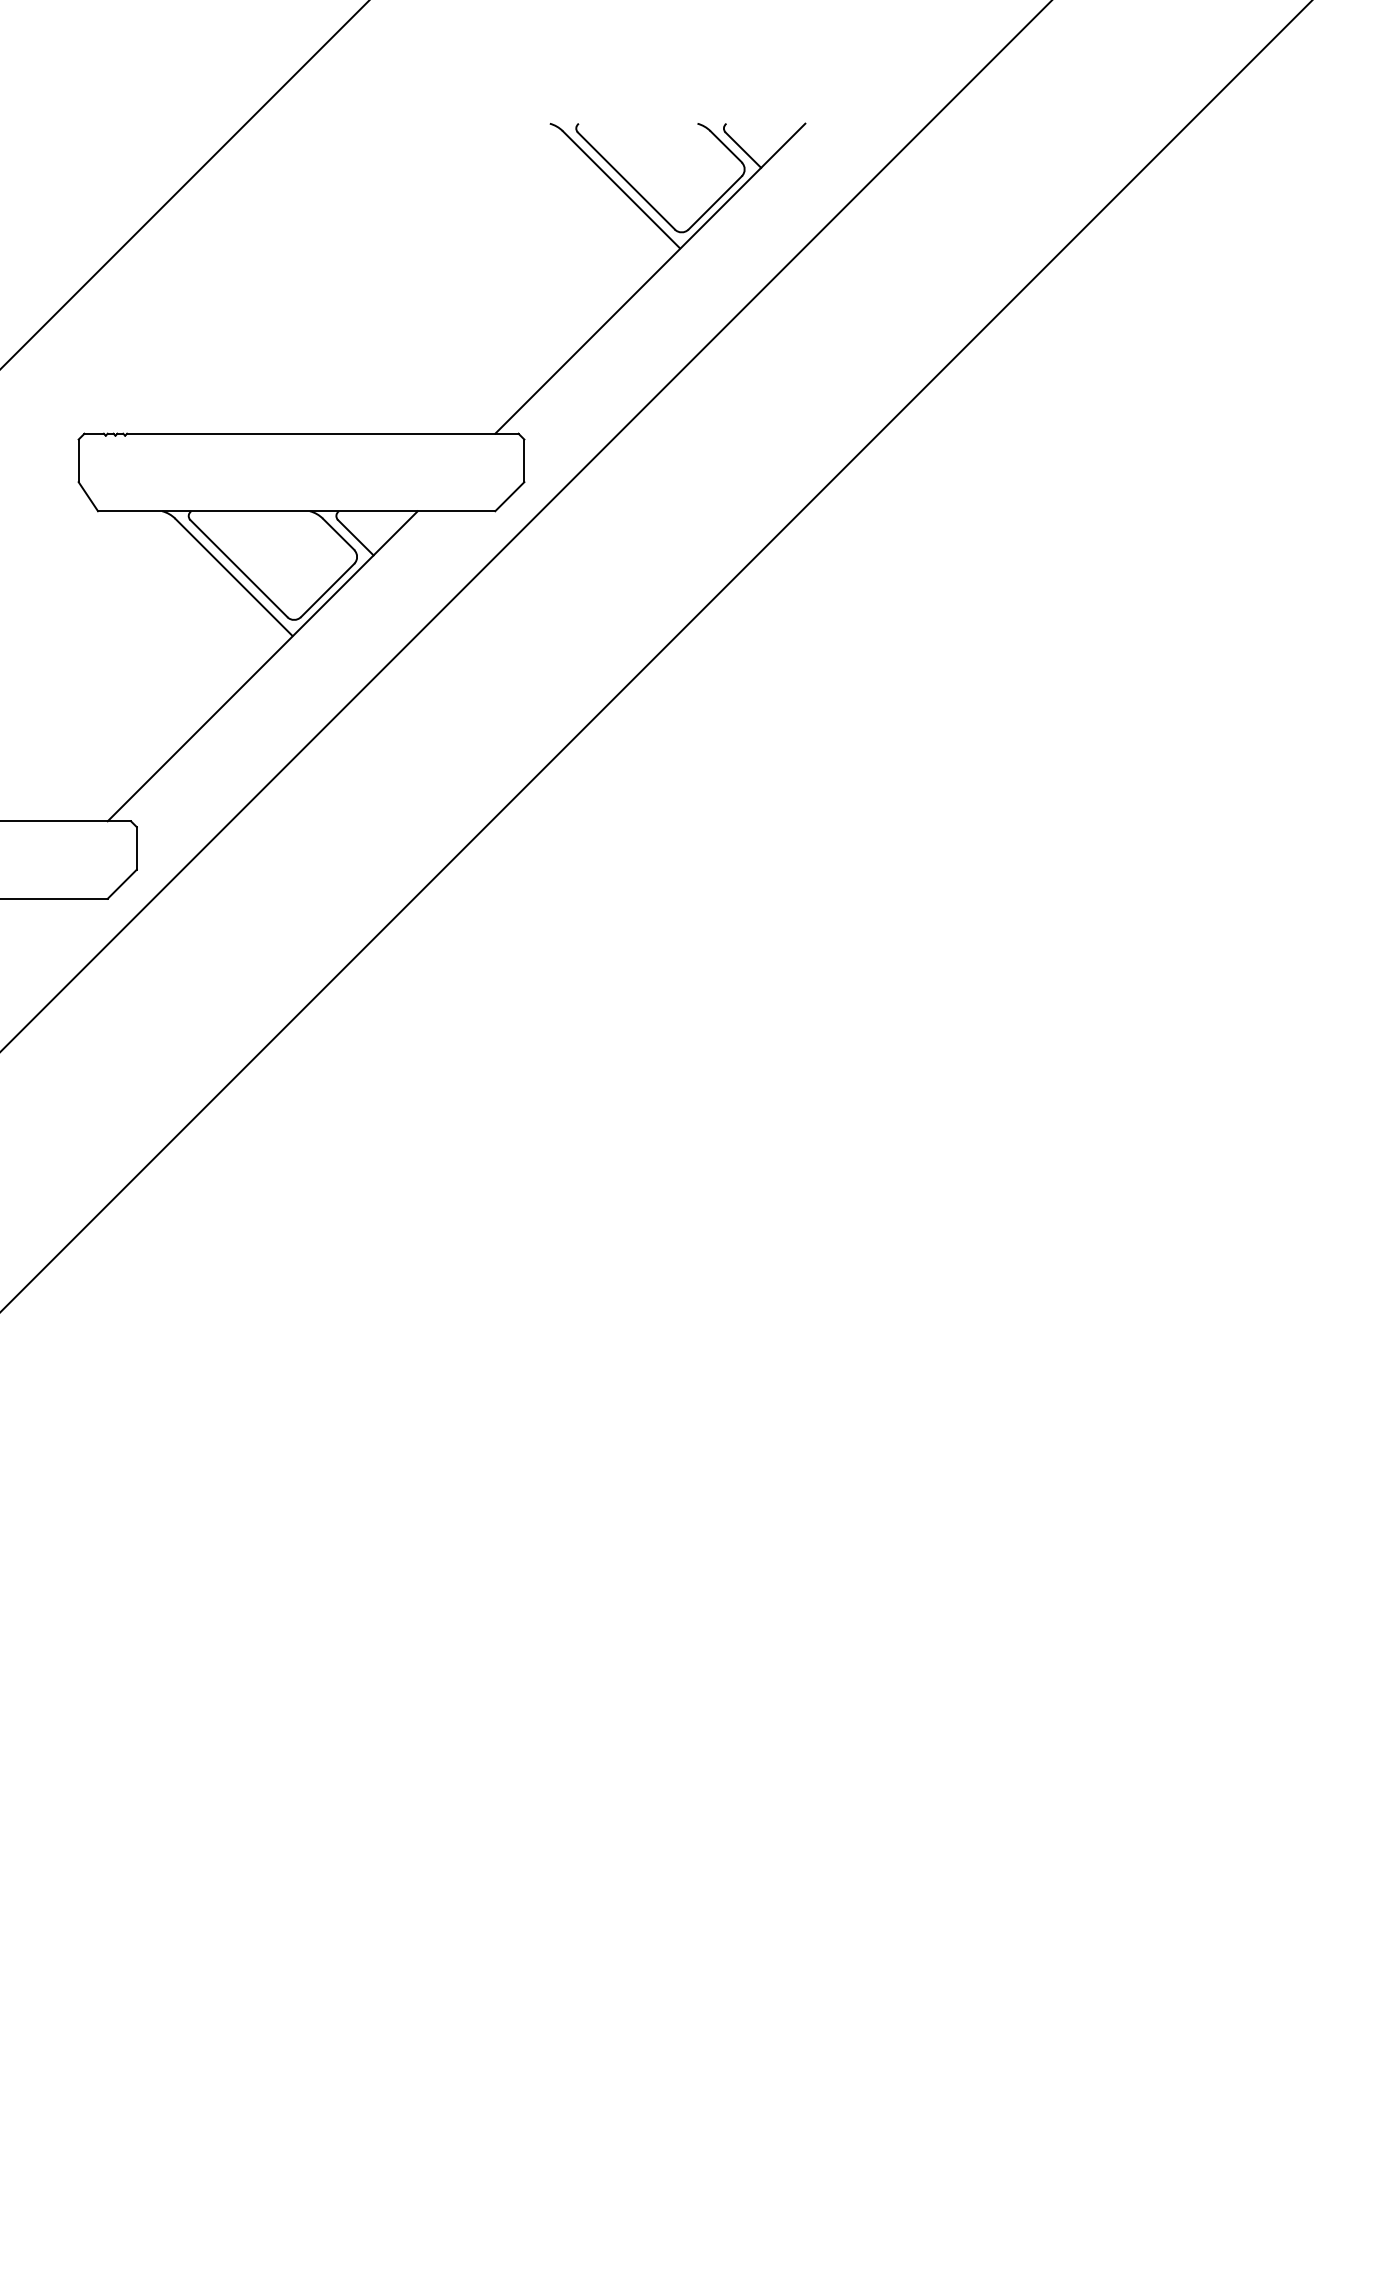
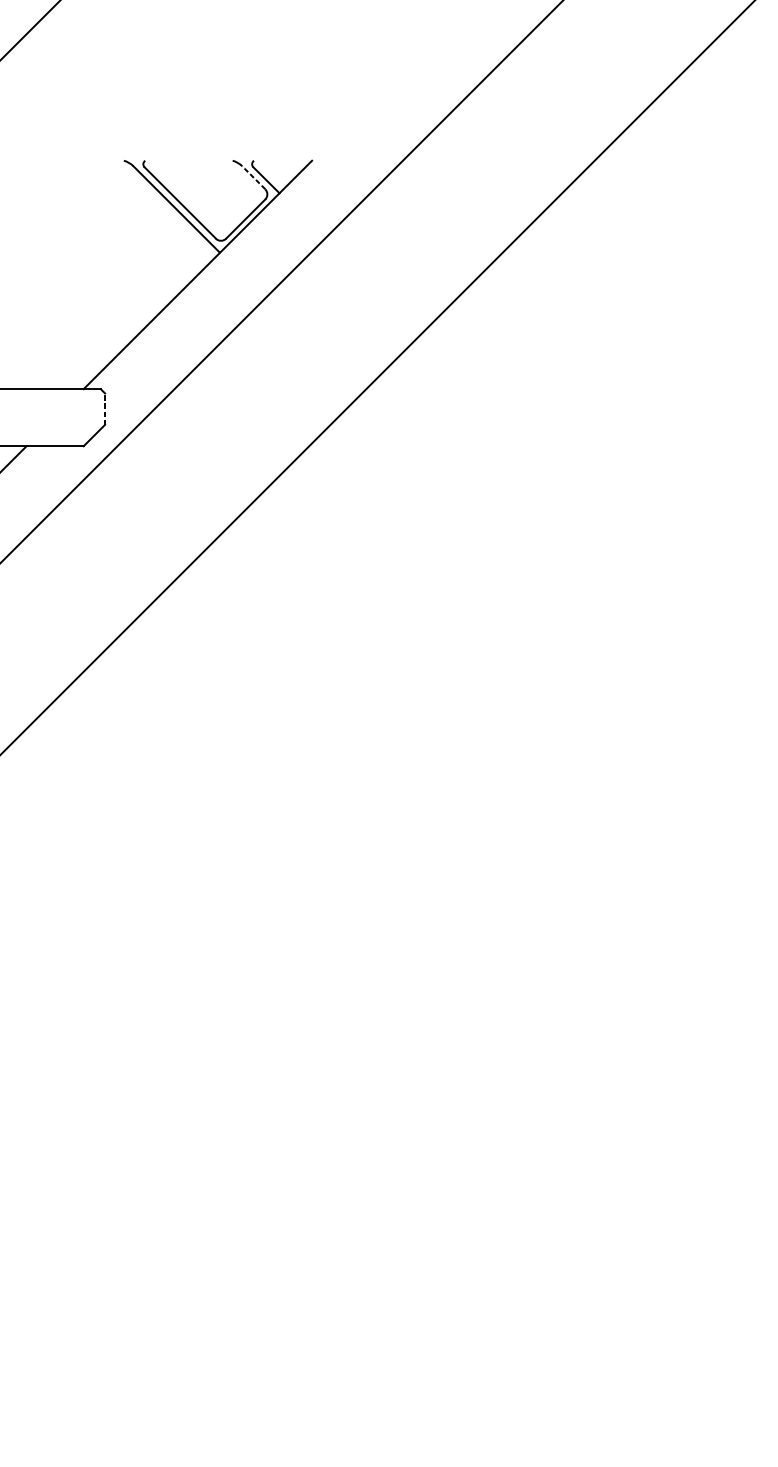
line: (725, 146) -> (253, 177), solid -> dashed
line: (524, 460) -> (105, 408), solid -> dashed

